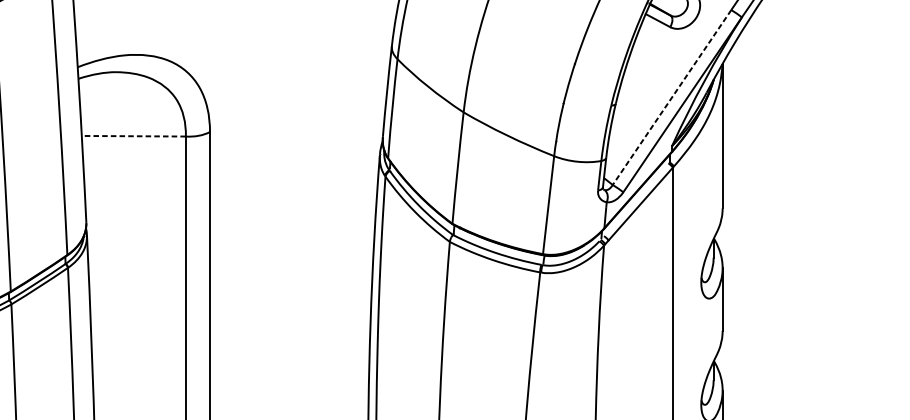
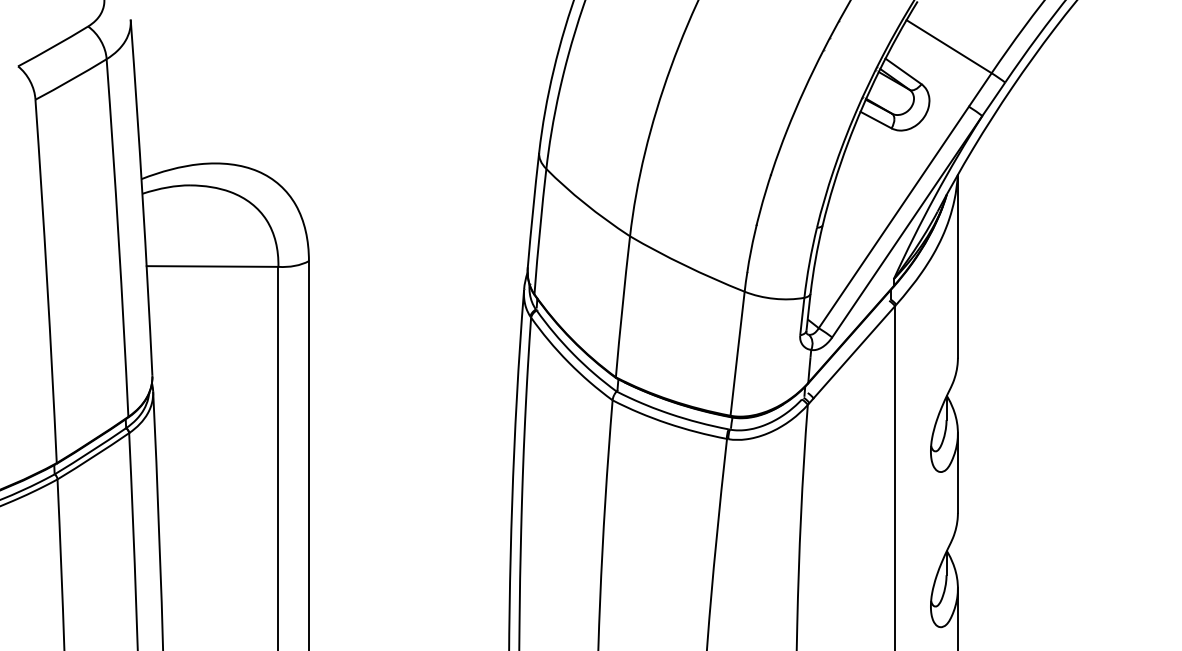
line: (671, 97) -> (893, 217), dashed -> solid
line: (133, 136) -> (212, 266), dashed -> solid

